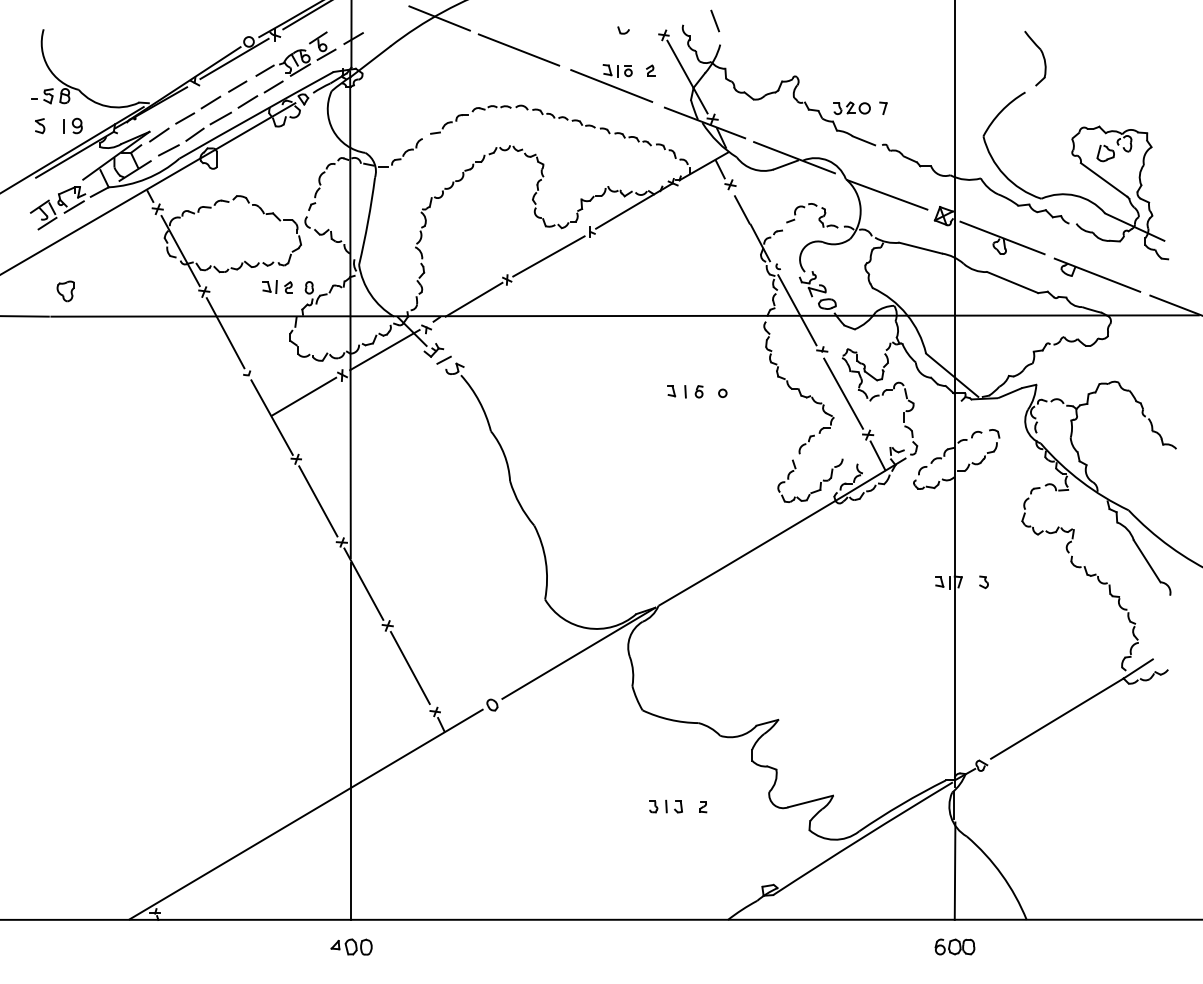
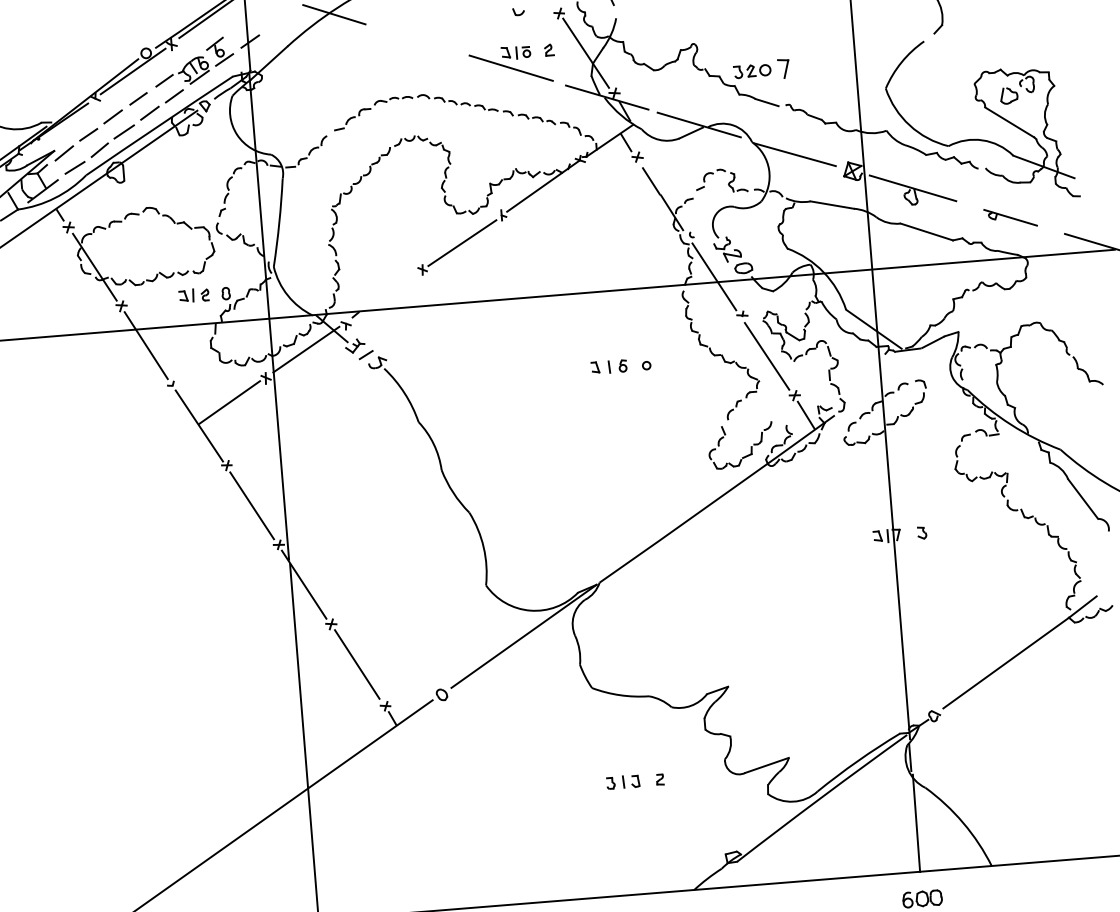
line: (518, 49) -> (415, 39), removed
part: (883, 107) -> (783, 67), size x1.6
part: (1097, 274) -> (1010, 217), size x0.6
line: (473, 299) -> (390, 292), removed

